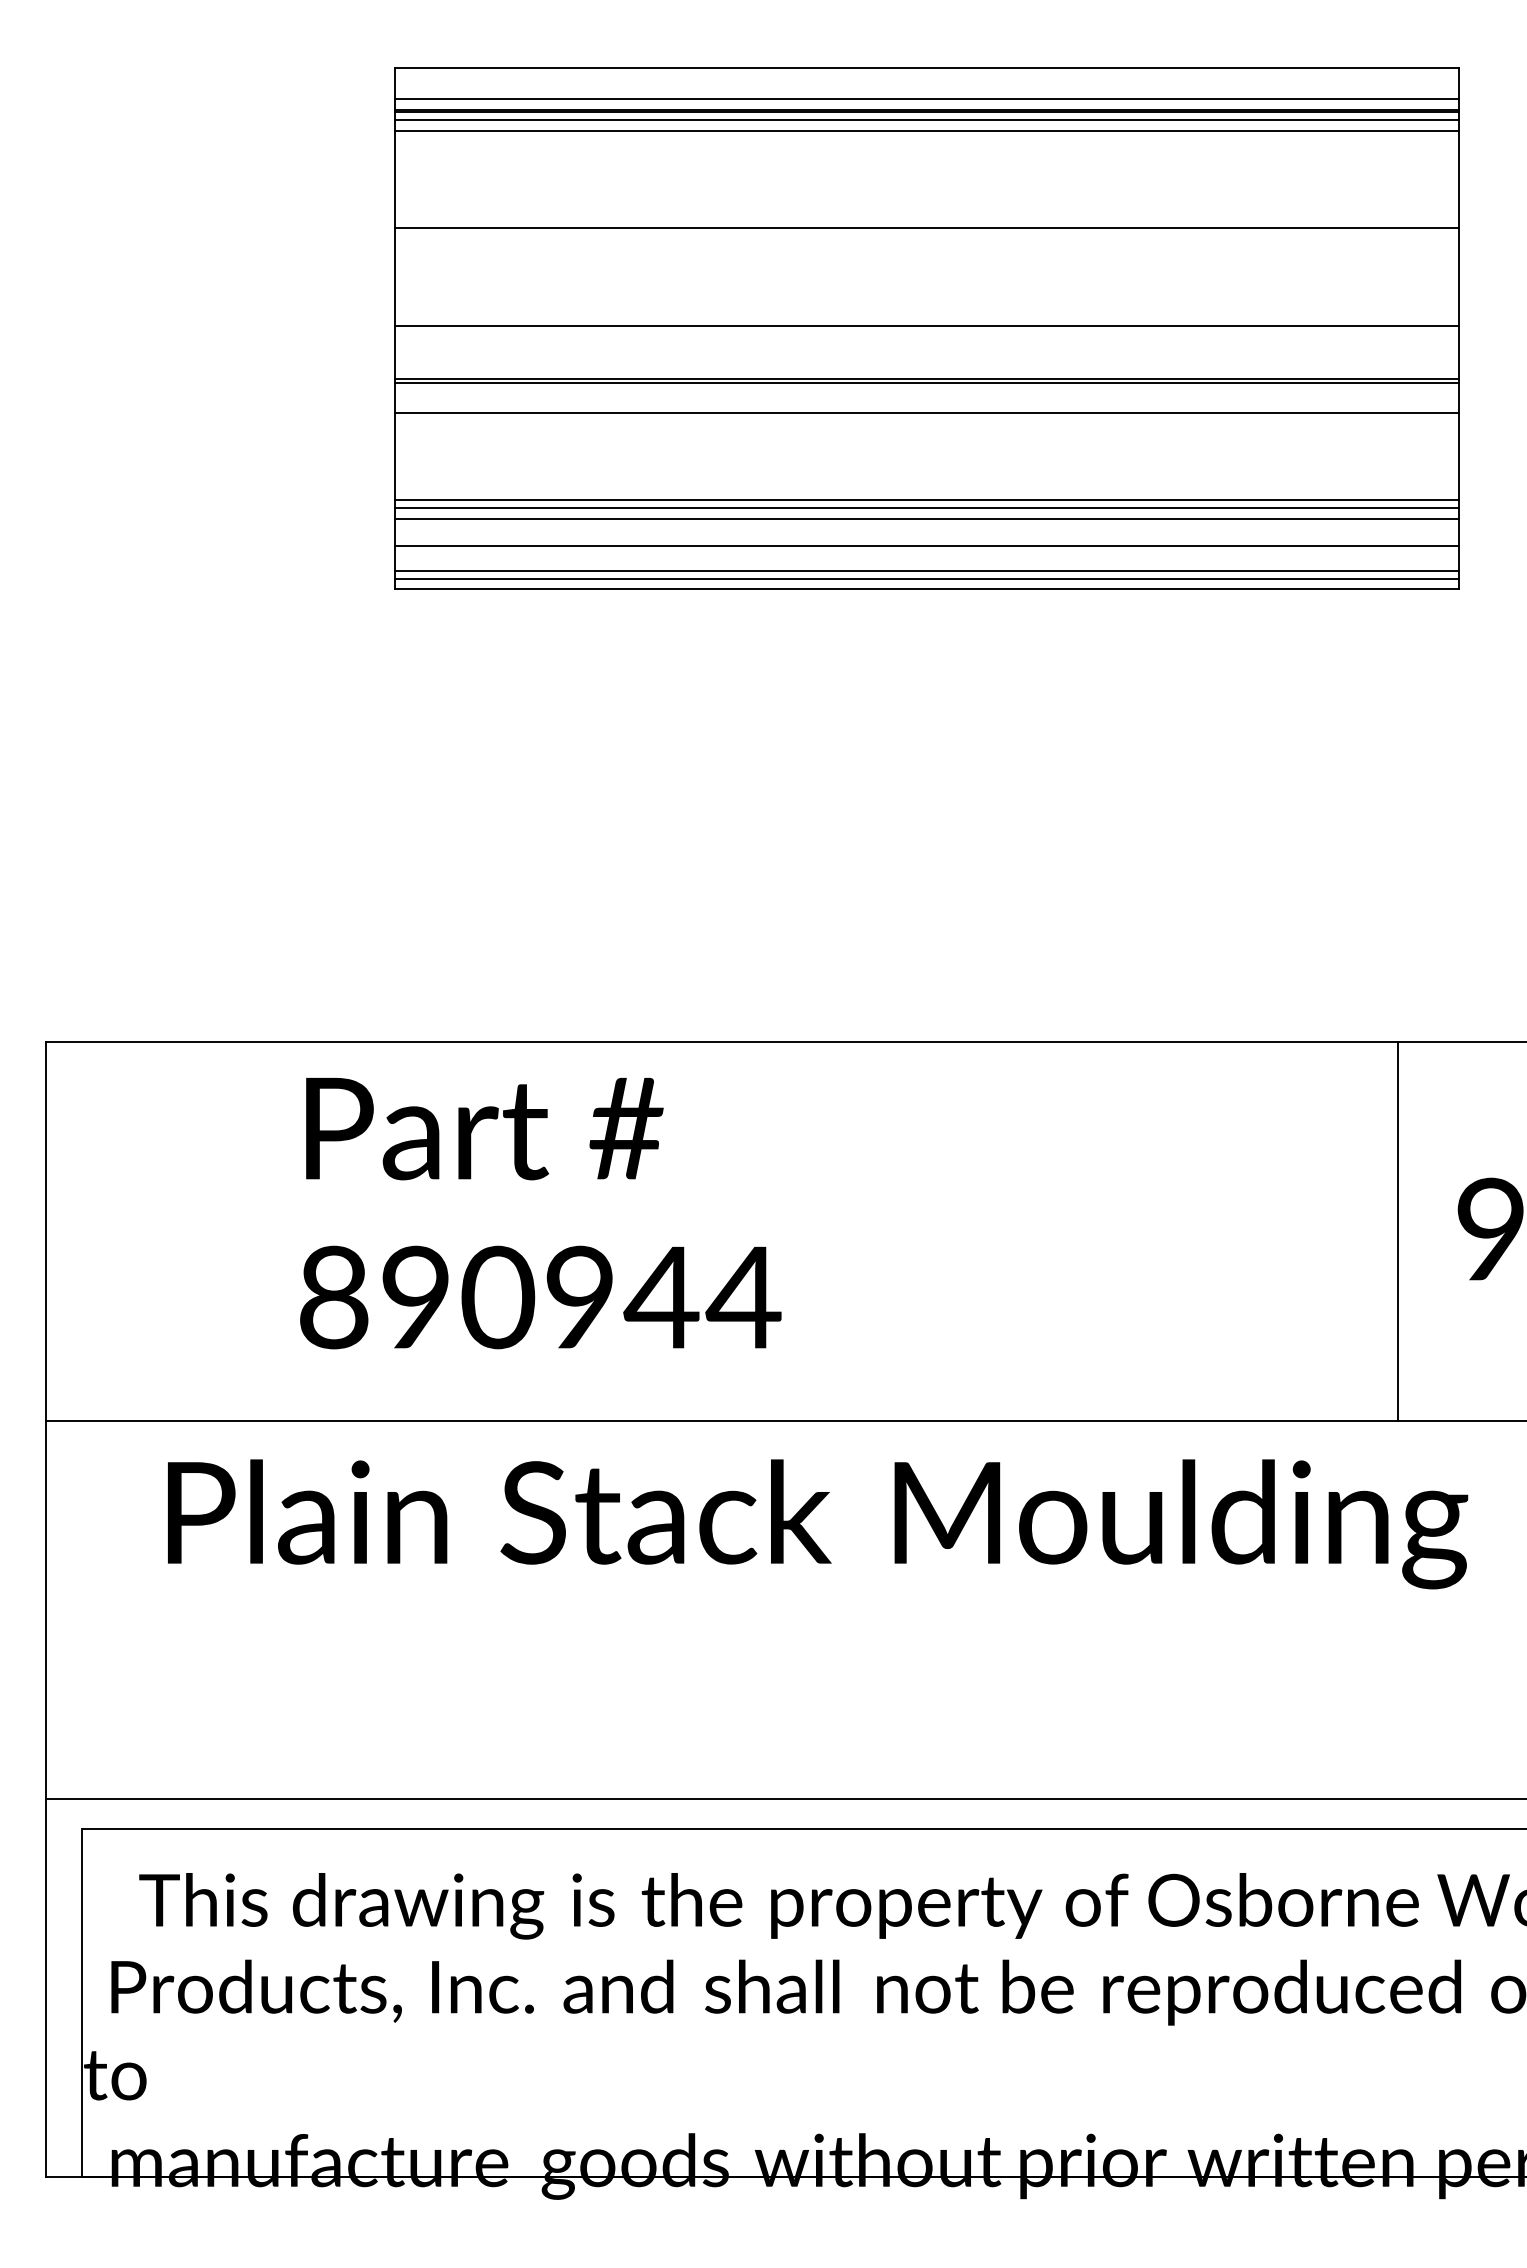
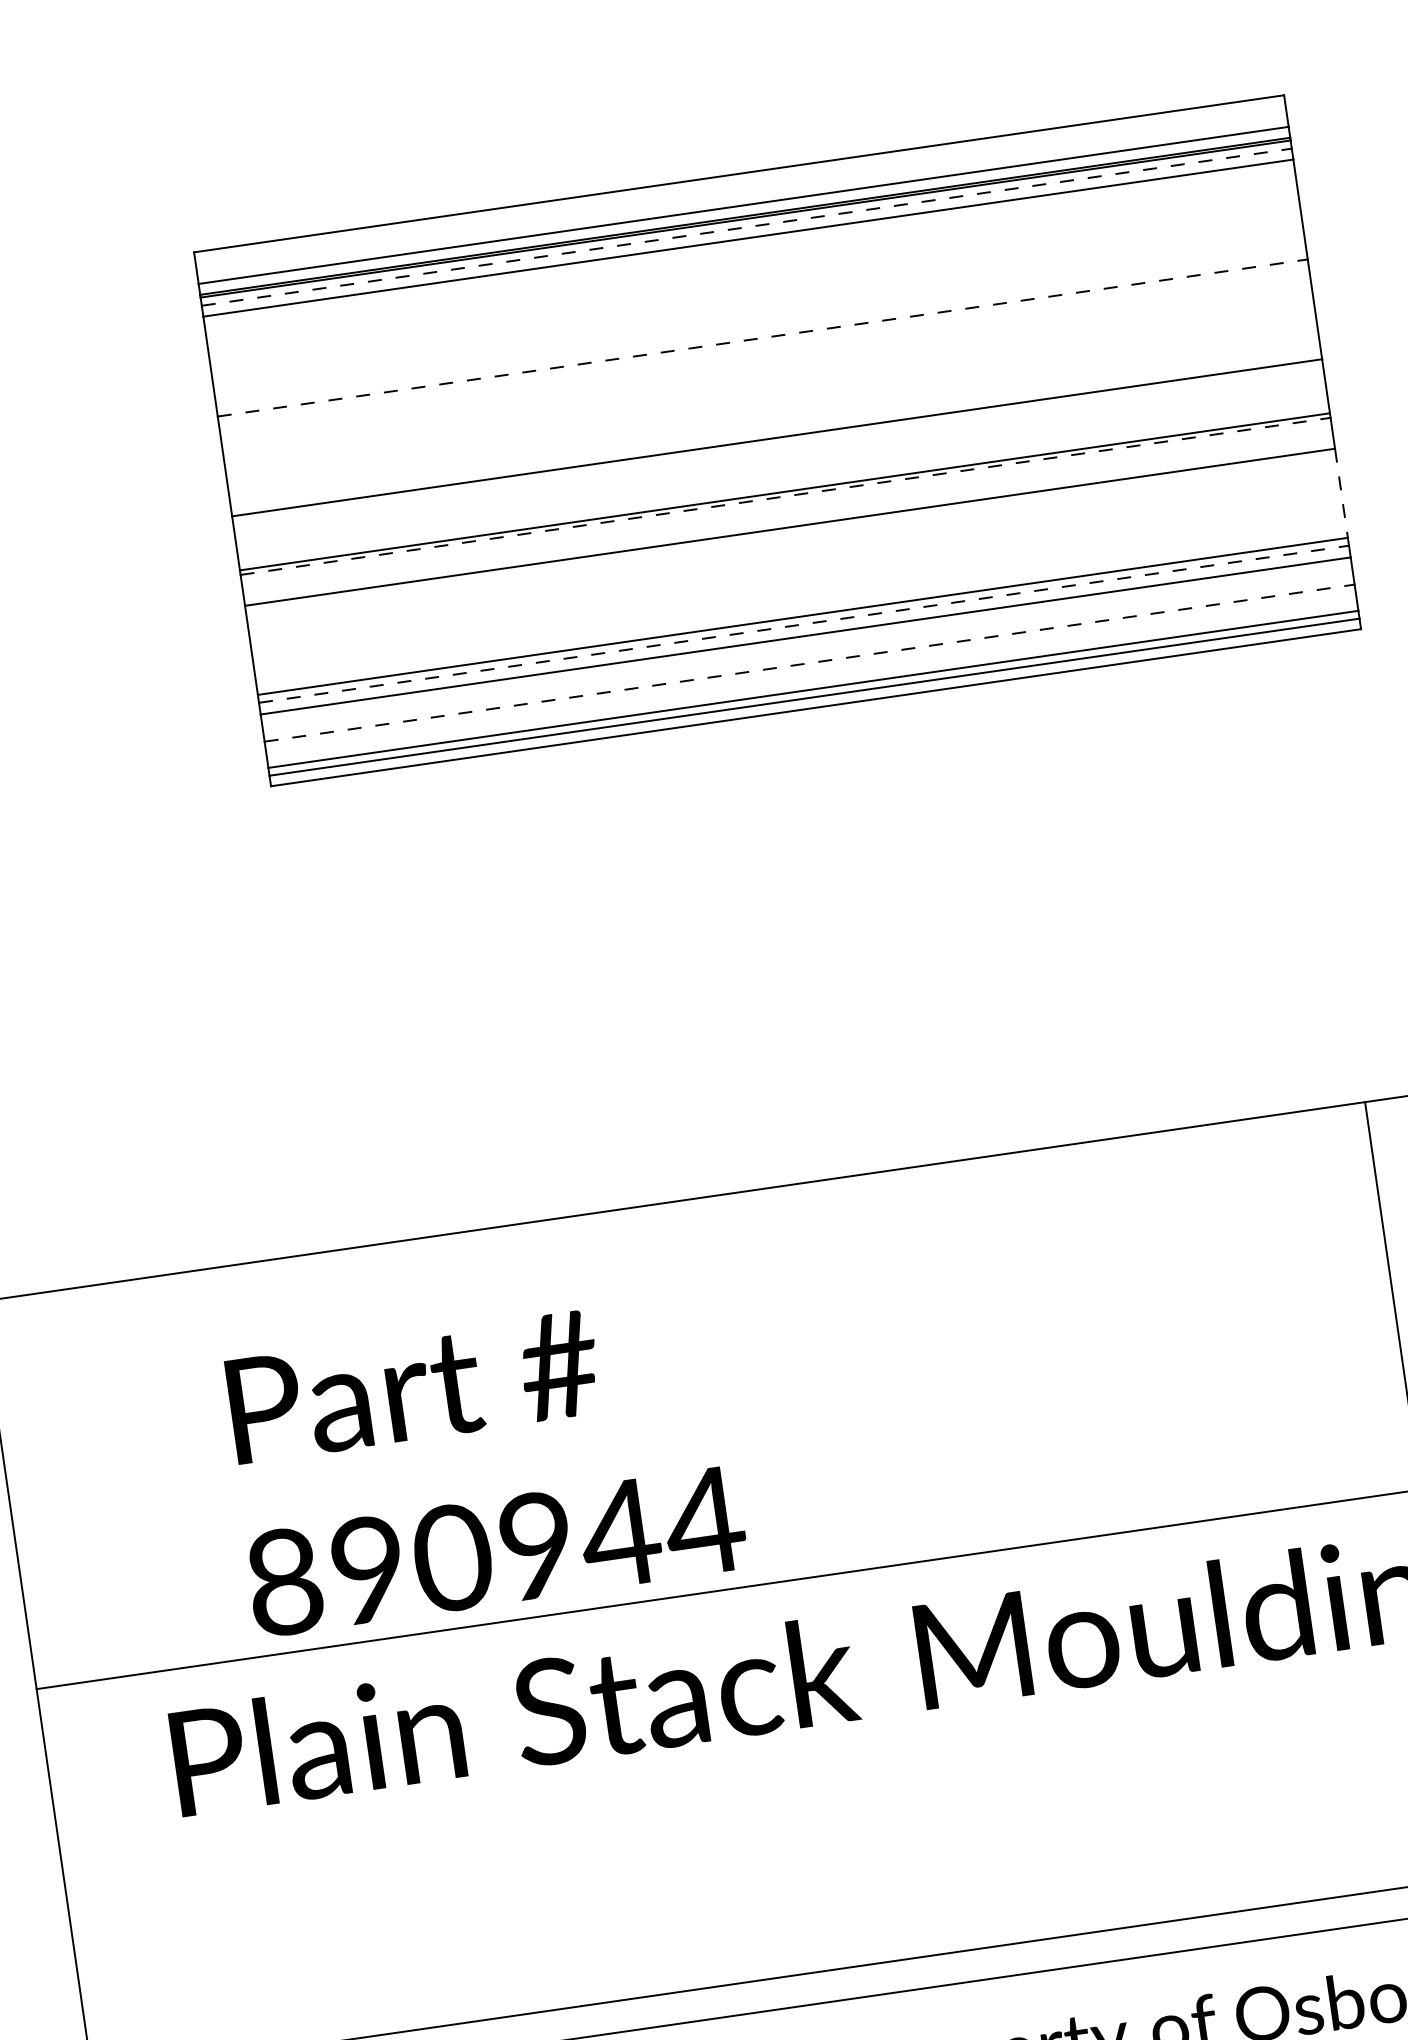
line: (927, 120) -> (747, 227), solid -> dashed
line: (927, 228) -> (763, 338), solid -> dashed
line: (927, 383) -> (786, 496), solid -> dashed
line: (1458, 457) -> (1341, 494), solid -> dashed
line: (927, 507) -> (804, 623), solid -> dashed
line: (927, 545) -> (810, 662), solid -> dashed
text: (540, 1213) -> (483, 1465), moved

